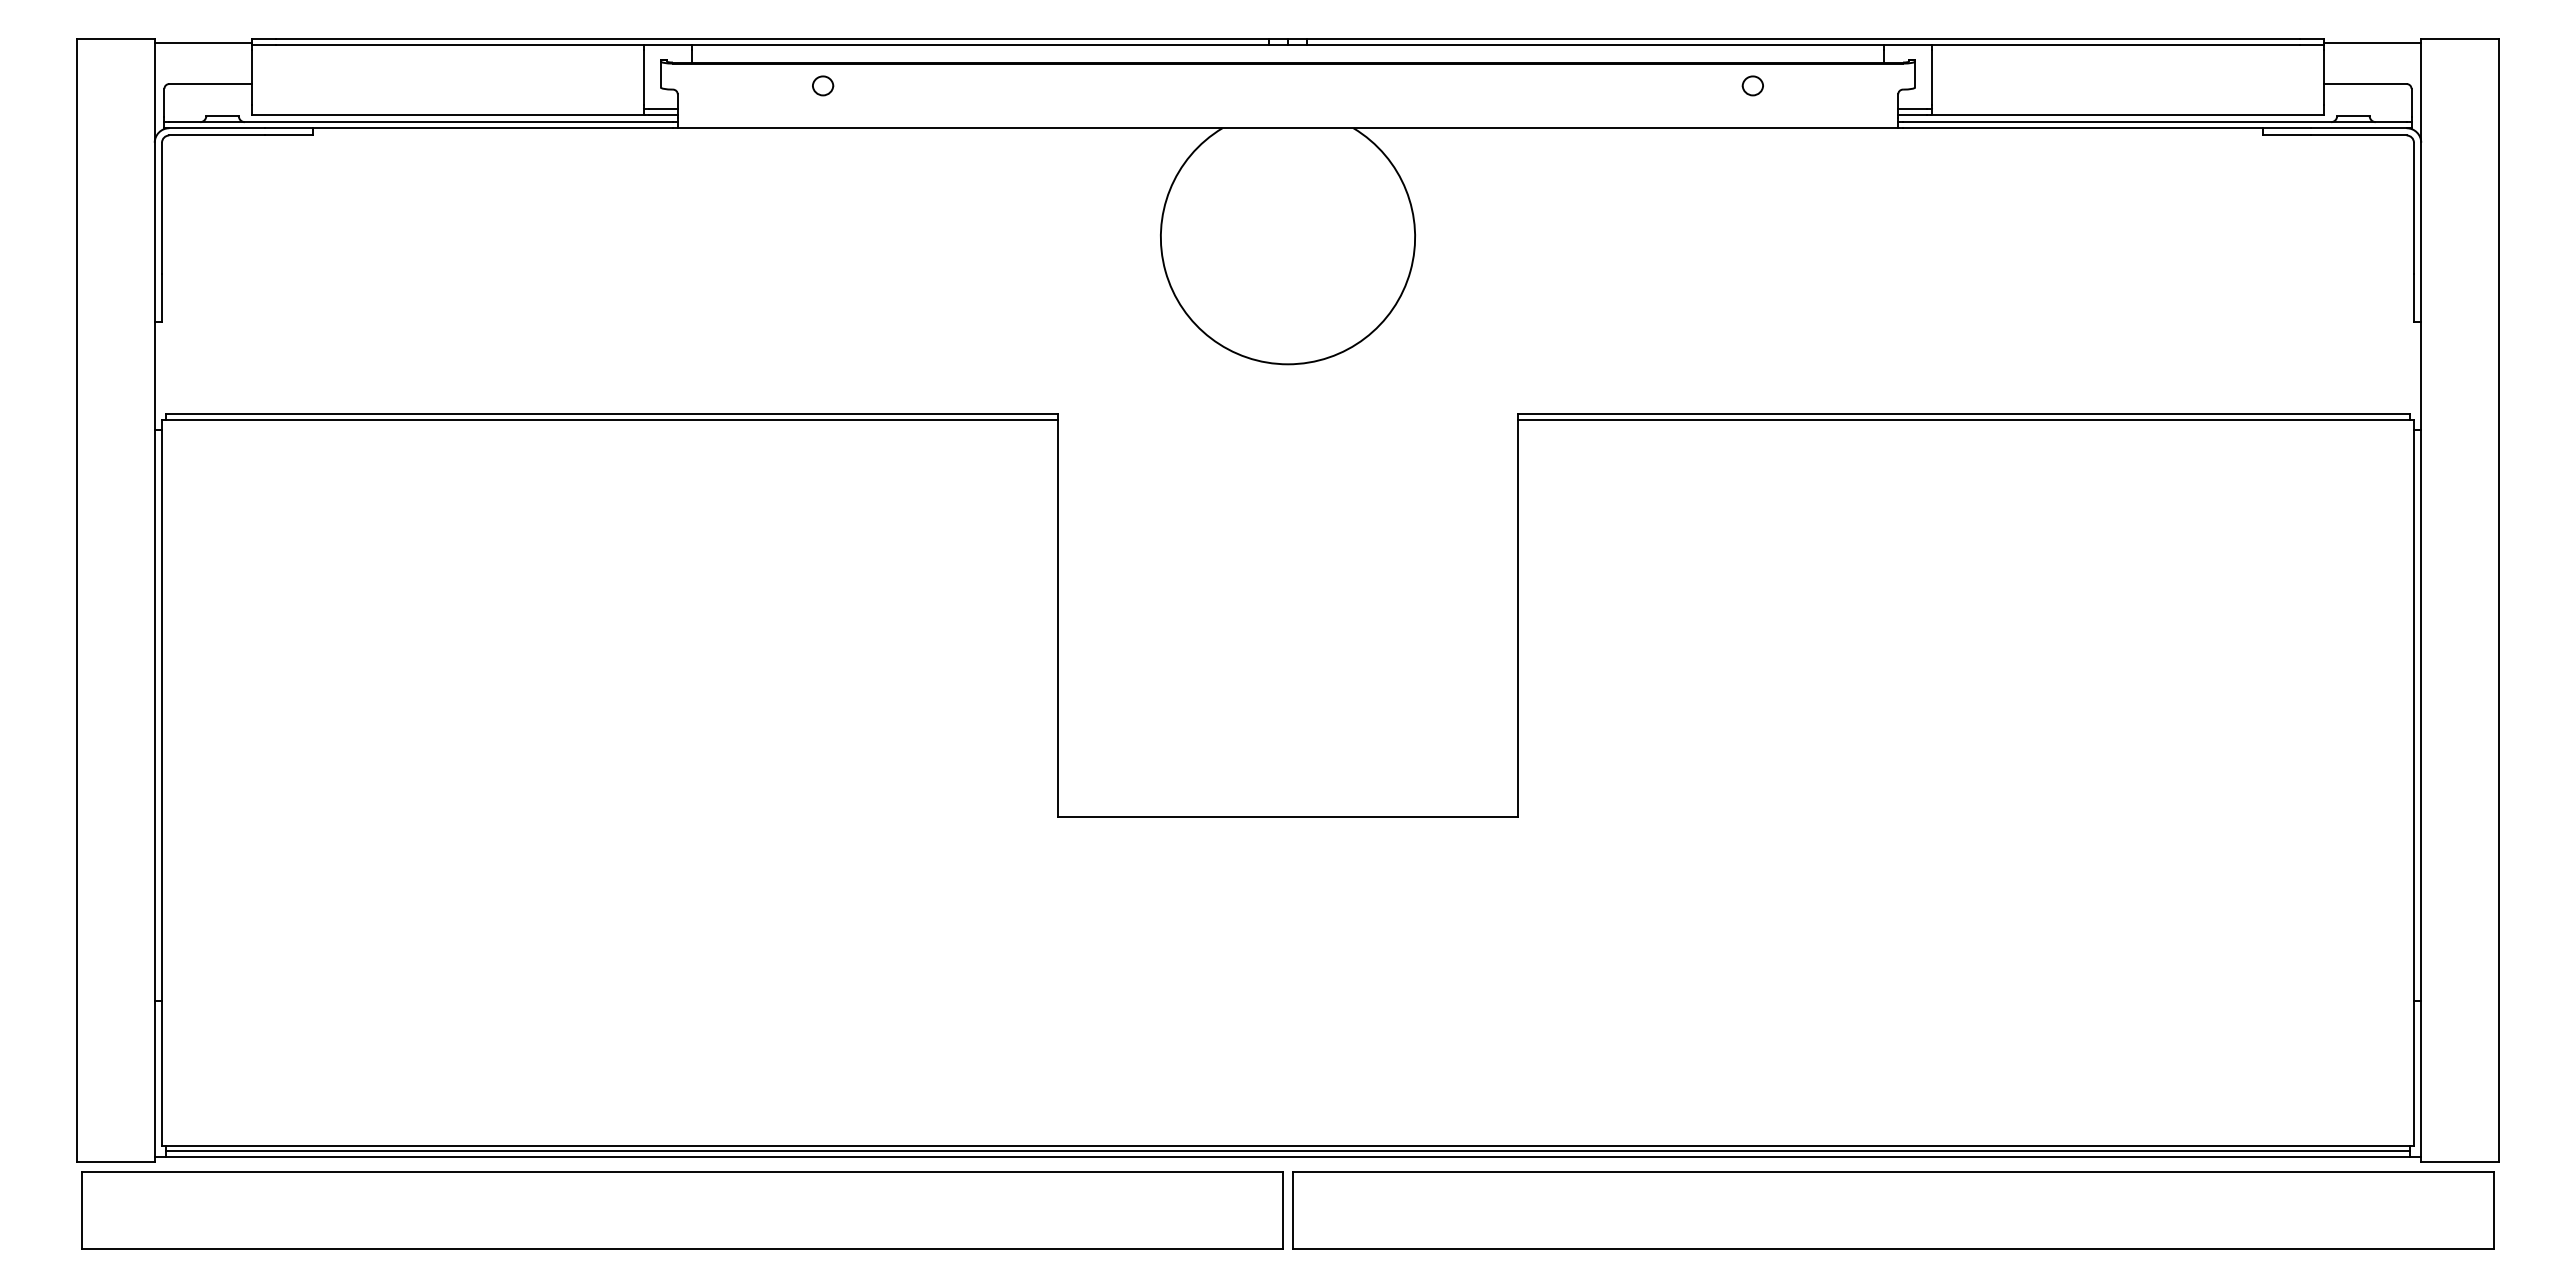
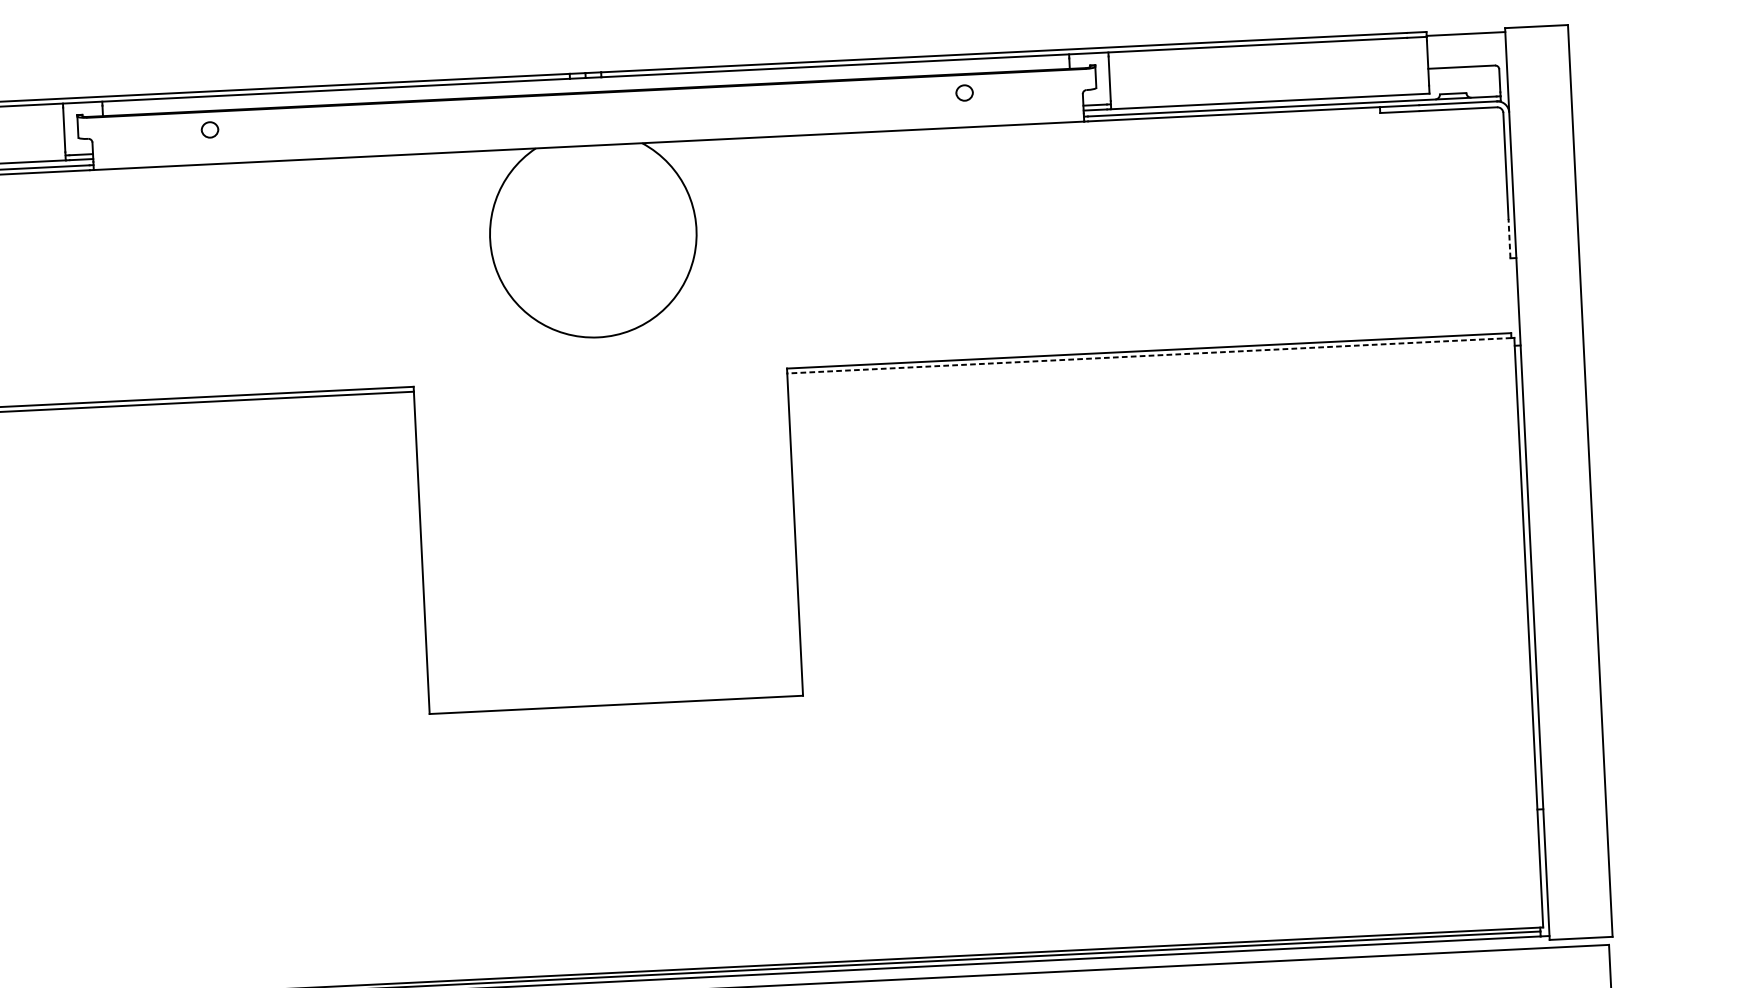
line: (2413, 297) -> (1509, 238), solid -> dashed
line: (1963, 420) -> (1148, 356), solid -> dashed

